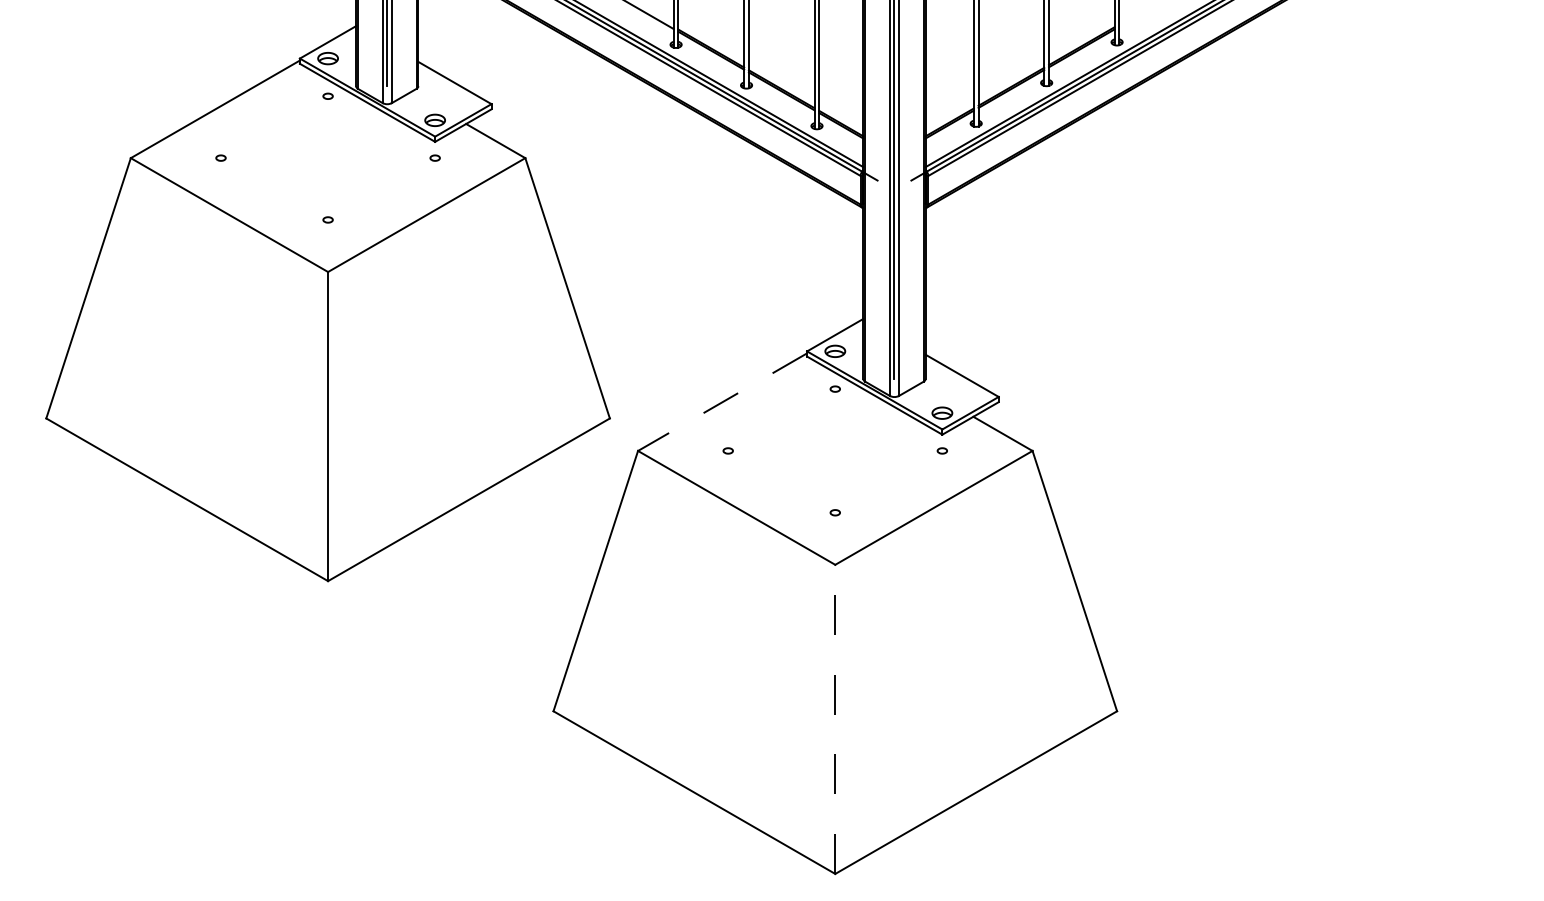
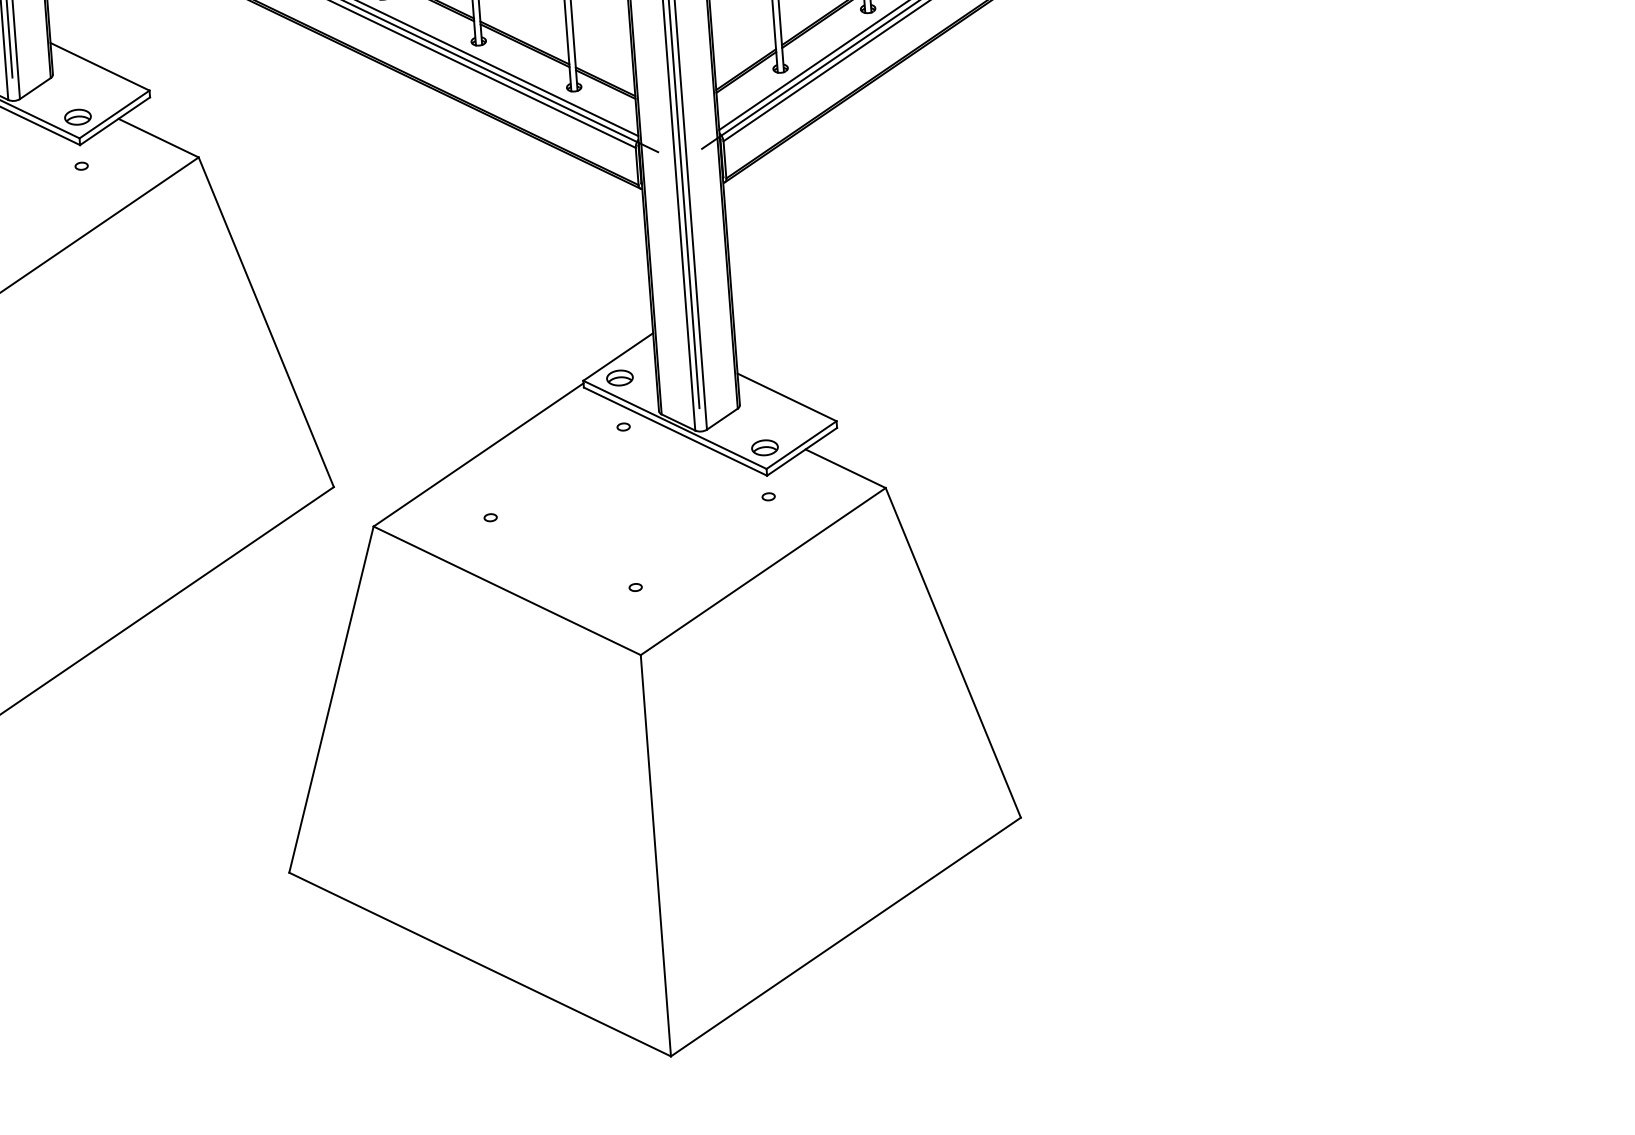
line: (722, 402) -> (478, 455), dashed -> solid
line: (835, 719) -> (656, 855), dashed -> solid

